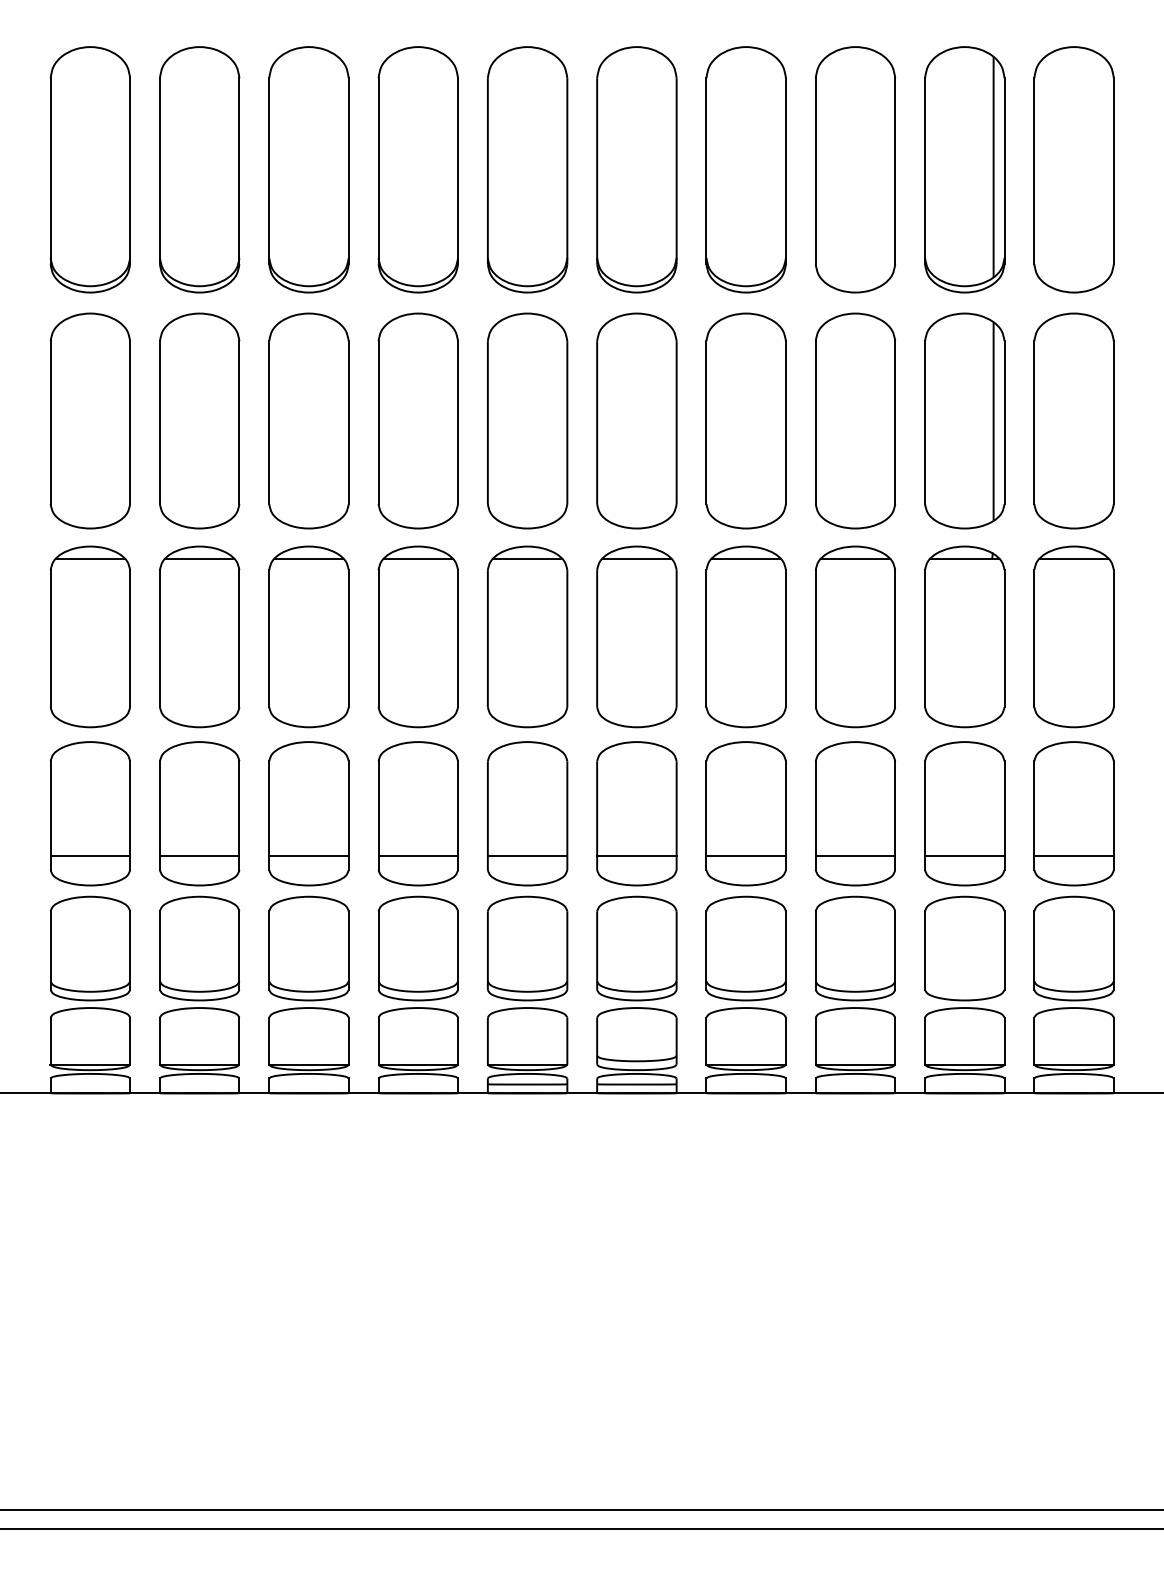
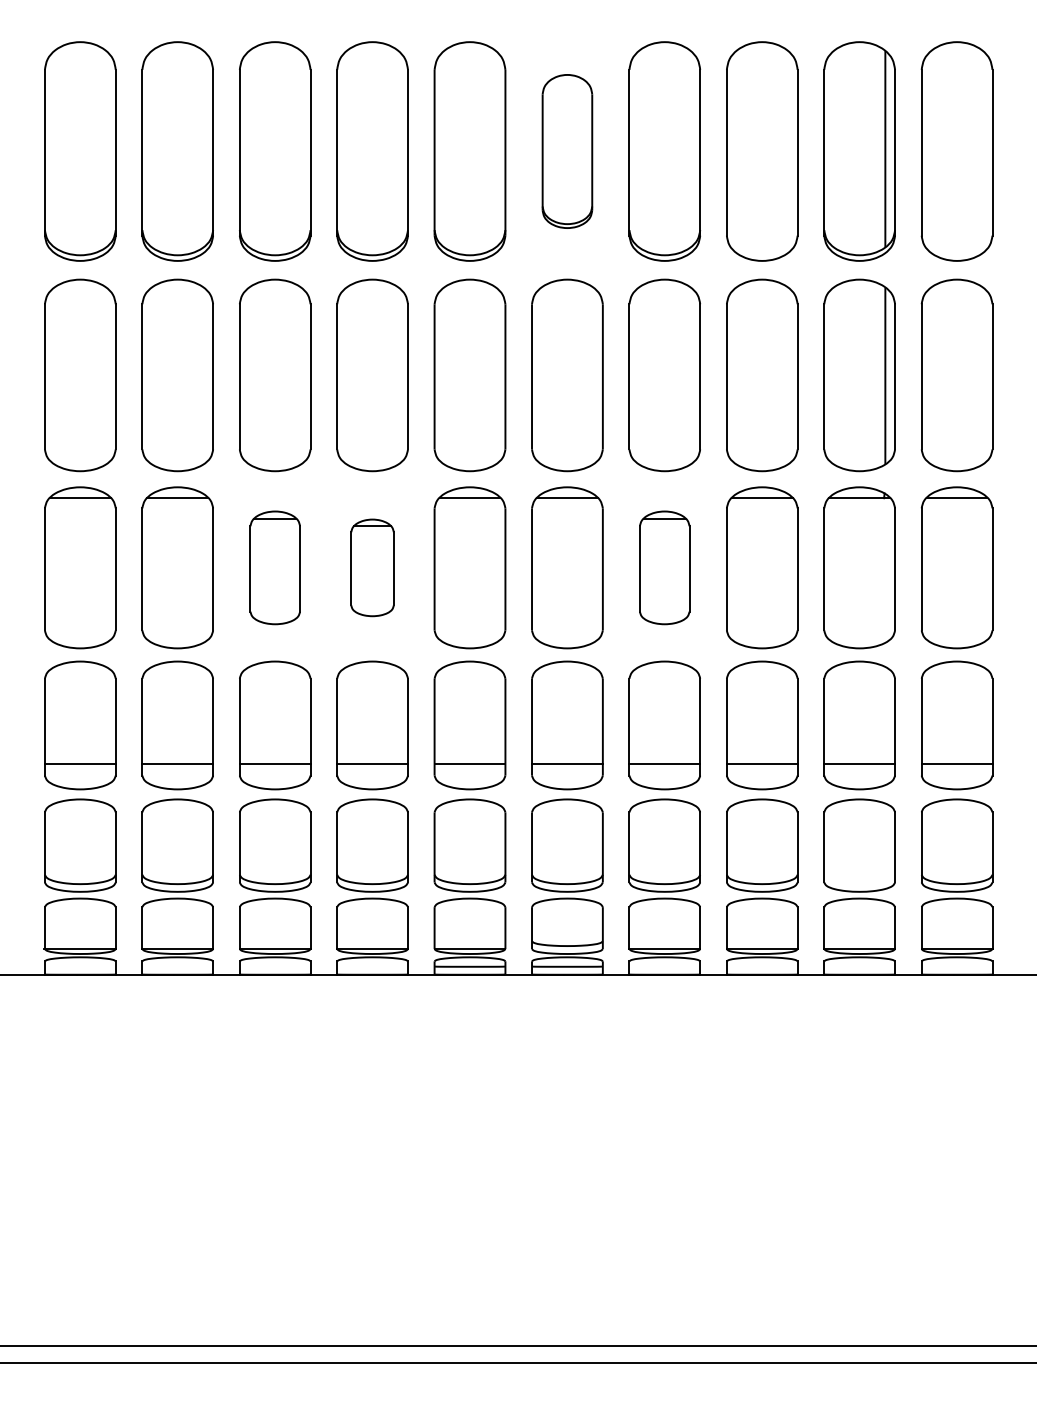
part: (636, 169) -> (567, 151), size x0.7
part: (309, 636) -> (275, 567), size x0.7
part: (418, 636) -> (372, 567), size x0.6
part: (745, 636) -> (664, 567), size x0.7

